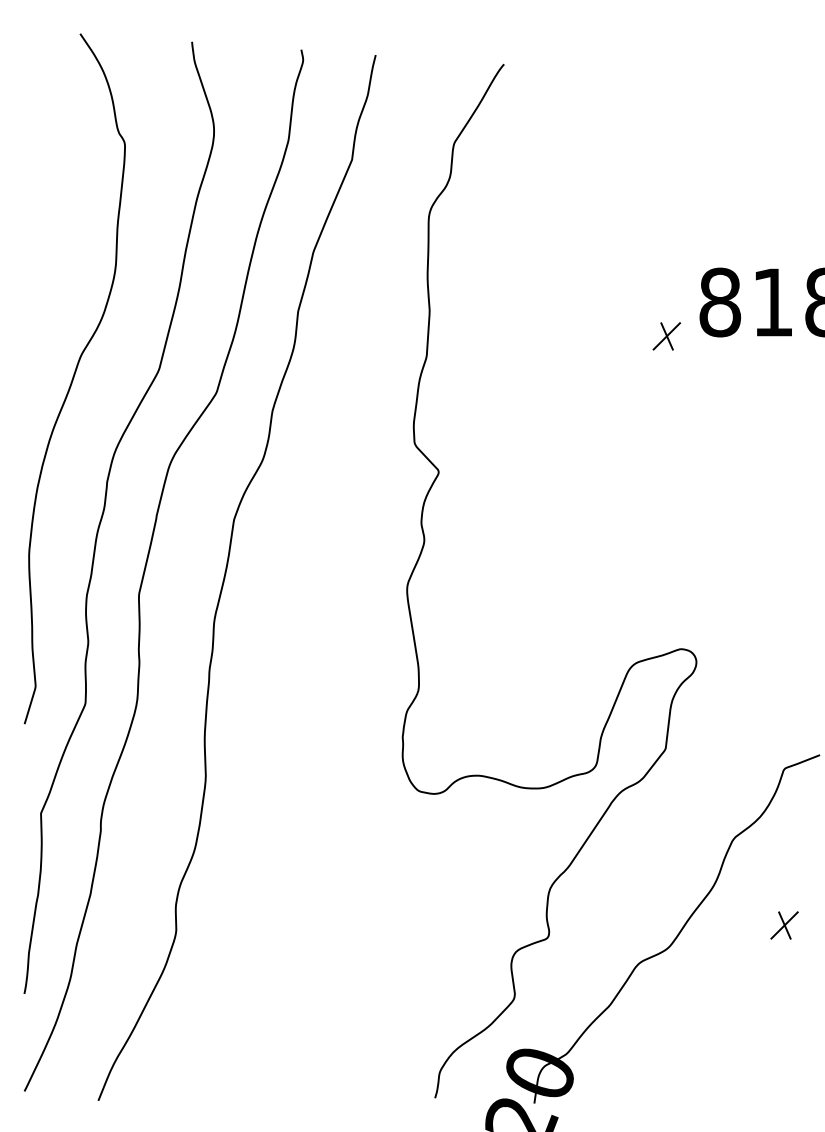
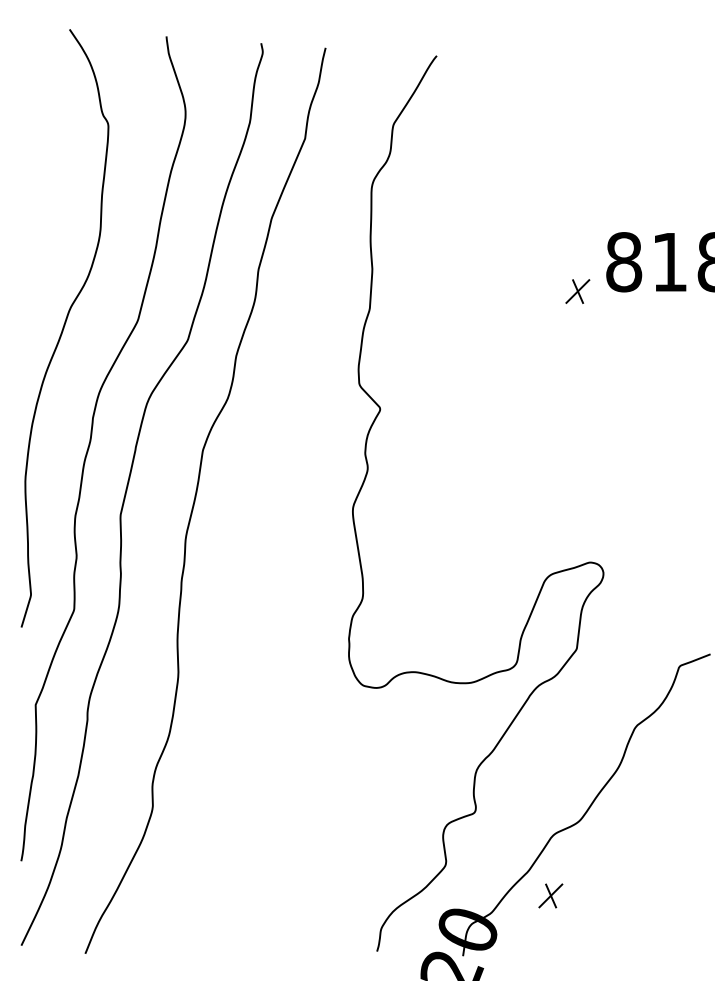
part: (784, 924) -> (550, 895), moved

